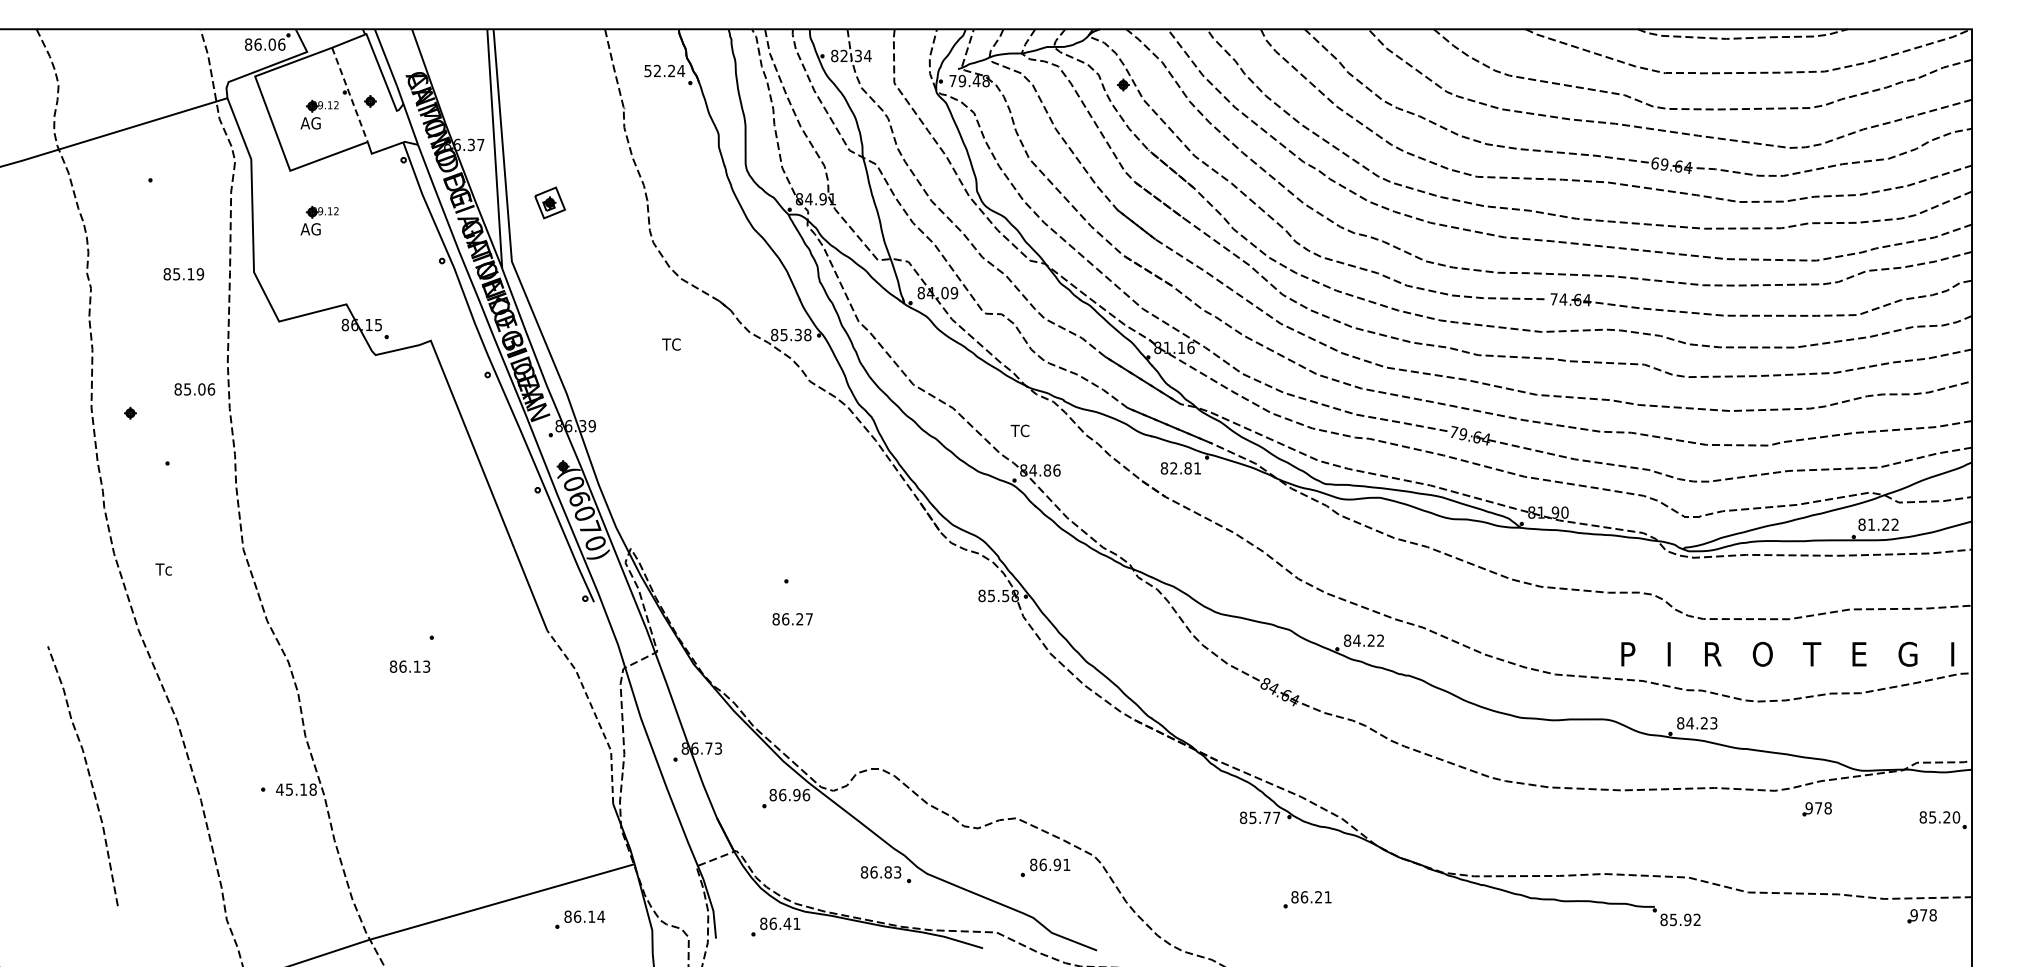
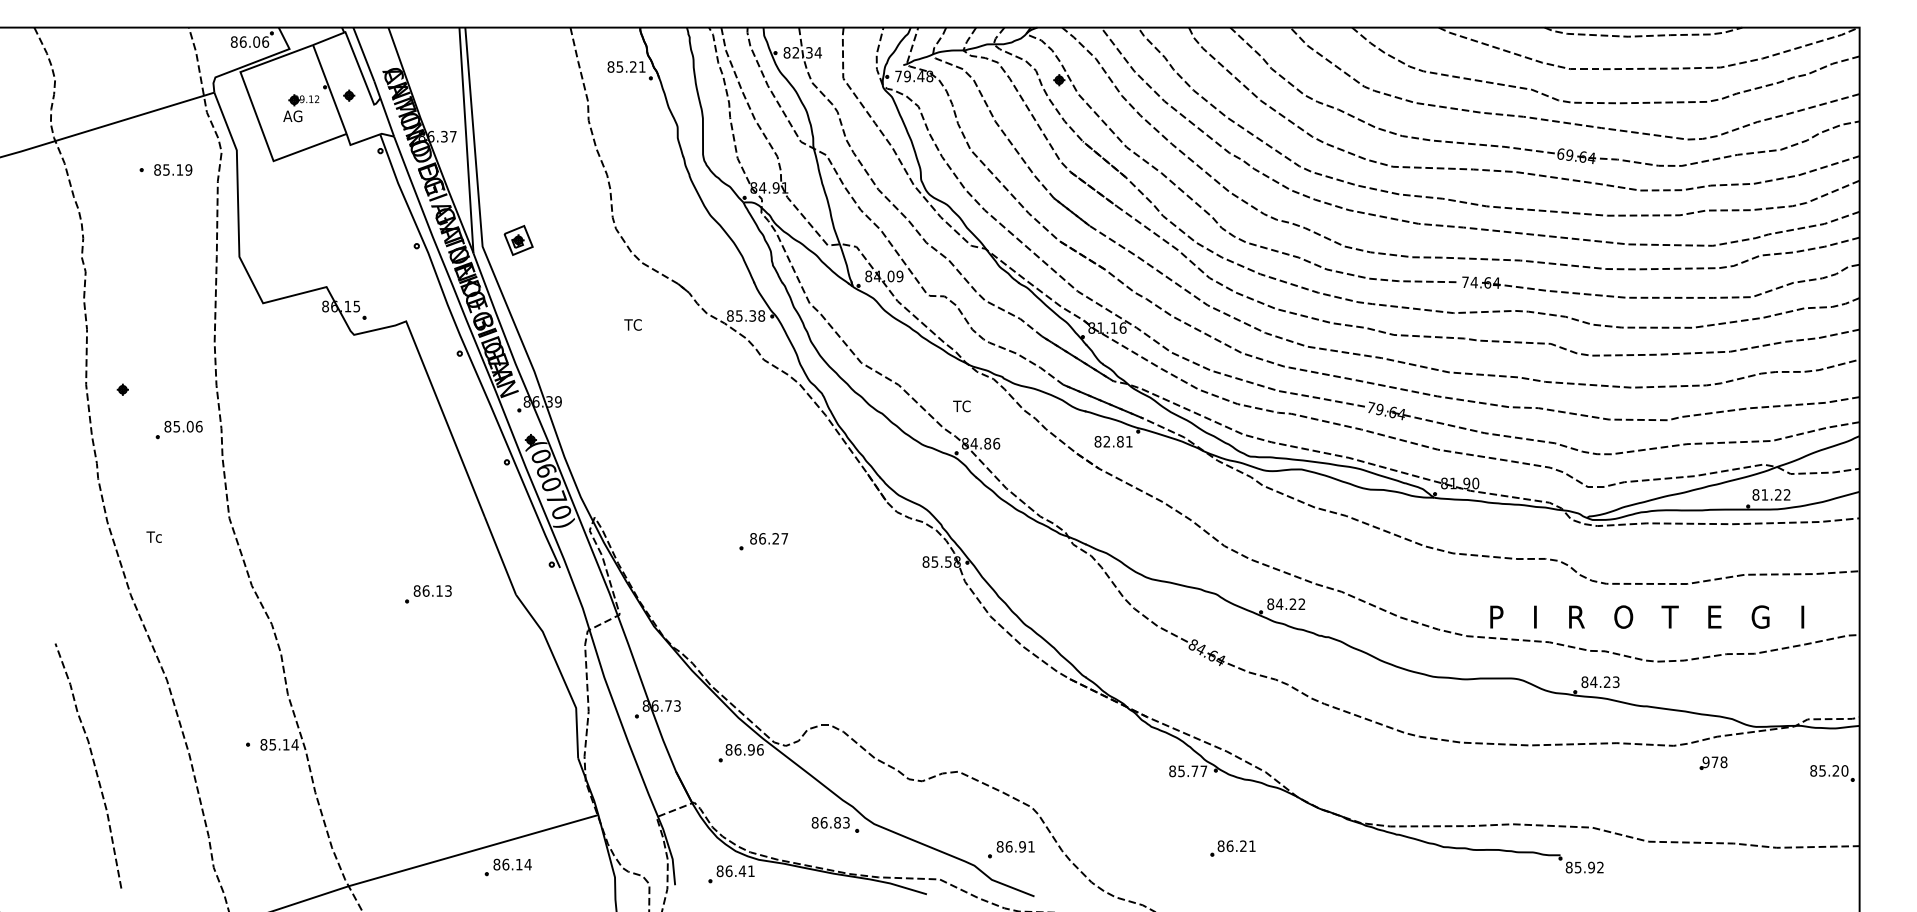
text: (664, 70) -> (626, 66), 52.24 -> 85.21
line: (350, 95) -> (330, 90), dashed -> solid
part: (549, 202) -> (518, 240), moved
part: (319, 220) -> (301, 207), removed
text: (183, 274) -> (172, 170), moved
text: (194, 389) -> (183, 426), moved
text: (792, 619) -> (768, 538), moved
text: (1787, 653) -> (1646, 616), moved
text: (409, 666) -> (432, 590), moved
line: (594, 712) -> (560, 671), dashed -> solid
curve: (88, 775) -> (93, 765), moved
text: (296, 789) -> (279, 744), 45.18 -> 85.14
part: (1045, 867) -> (1011, 849), moved
part: (1921, 916) -> (1812, 864), removed
part: (580, 919) -> (508, 867), moved

